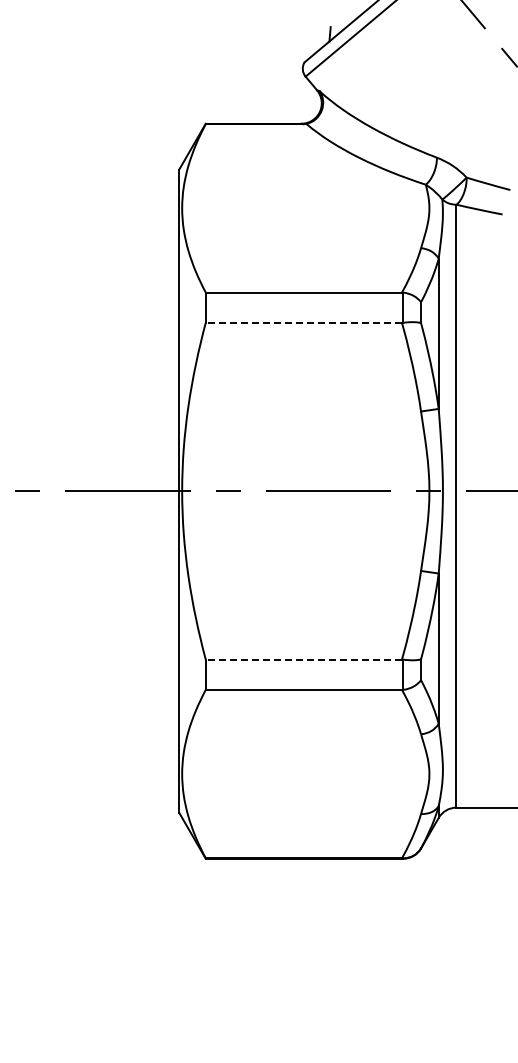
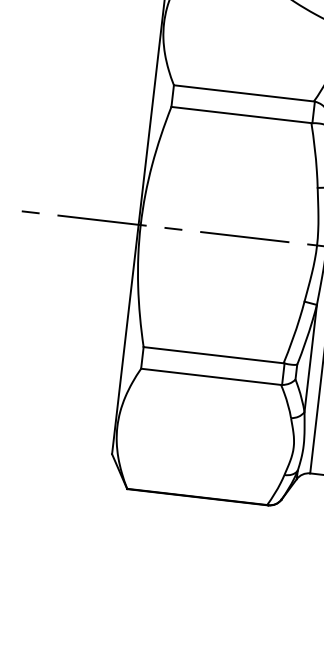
line: (303, 322) -> (241, 114), dashed -> solid
line: (303, 659) -> (213, 355), dashed -> solid

